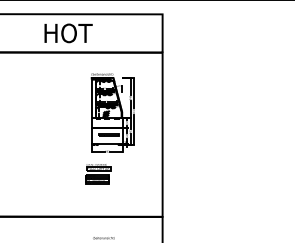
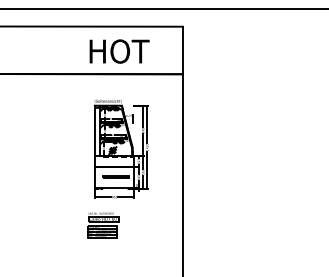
text: (68, 33) -> (119, 51), moved

